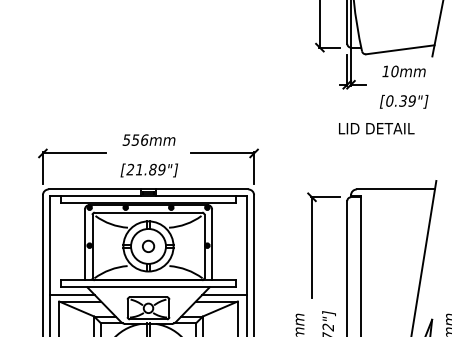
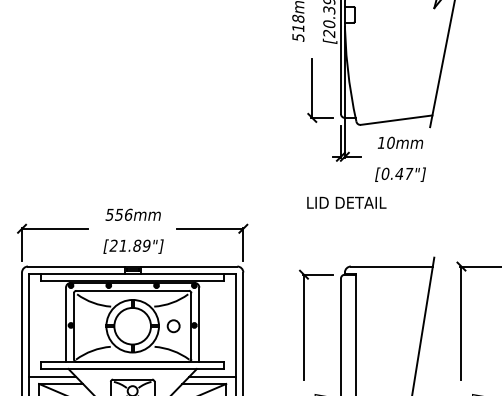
text: (407, 100) -> (404, 173), [0.39"] -> [0.47"]
text: (376, 128) -> (346, 202), moved
circle: (148, 246) -> (173, 326), moved

